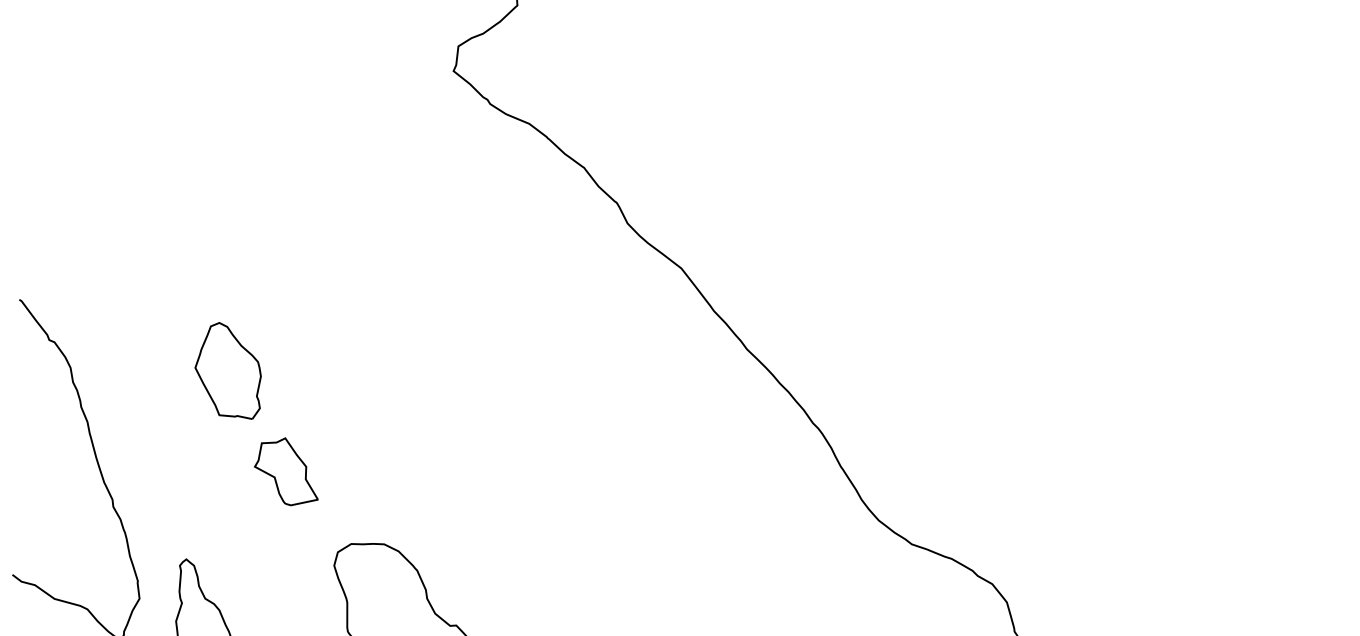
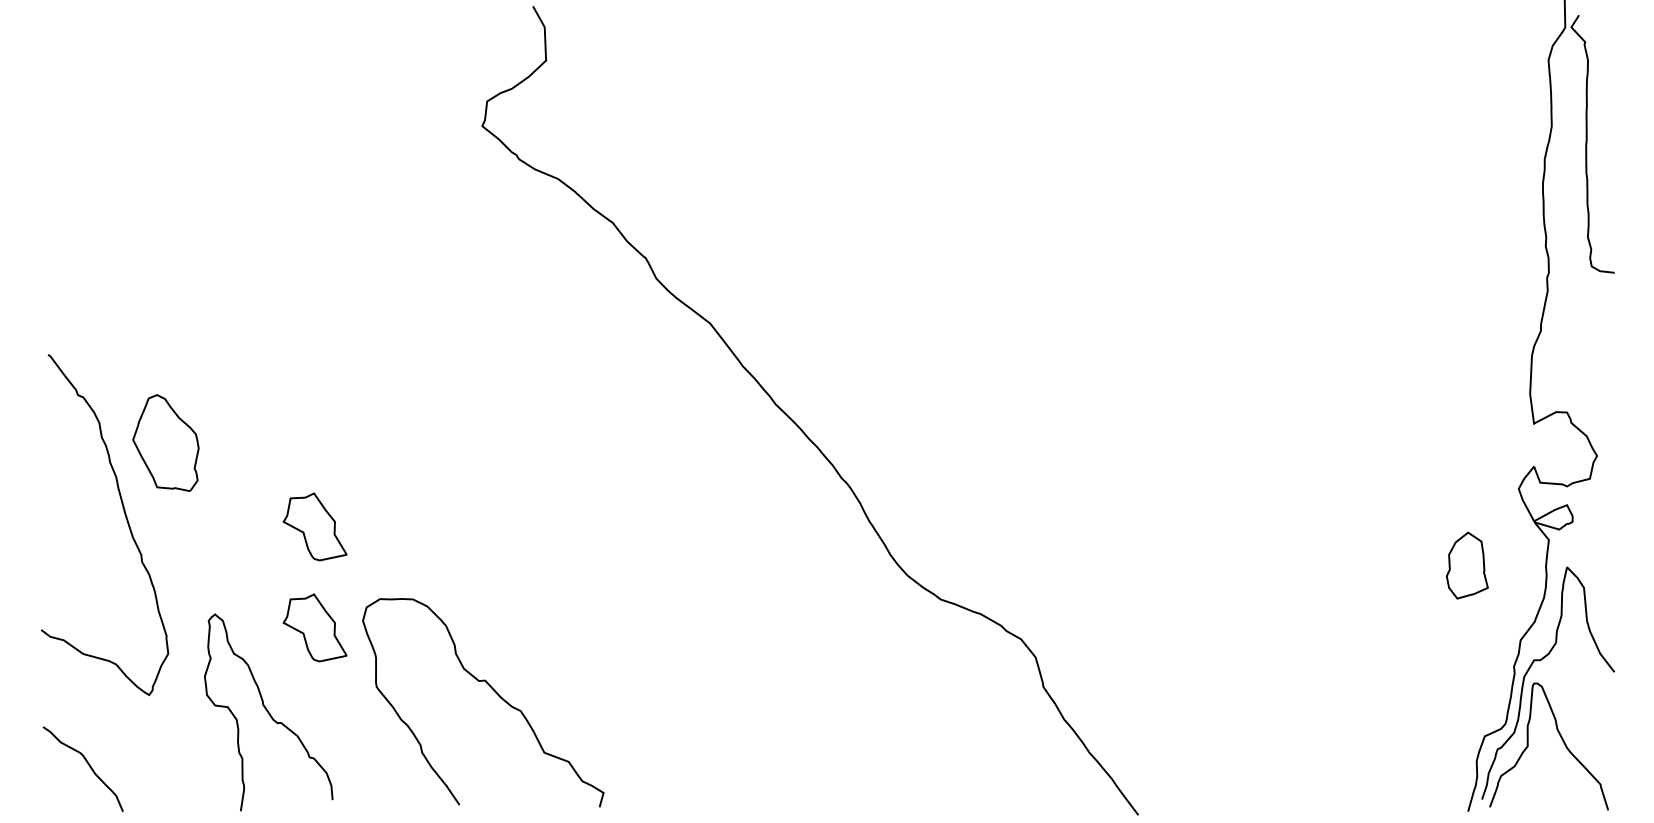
part: (227, 370) -> (165, 442), moved
part: (285, 572) -> (314, 627), added

